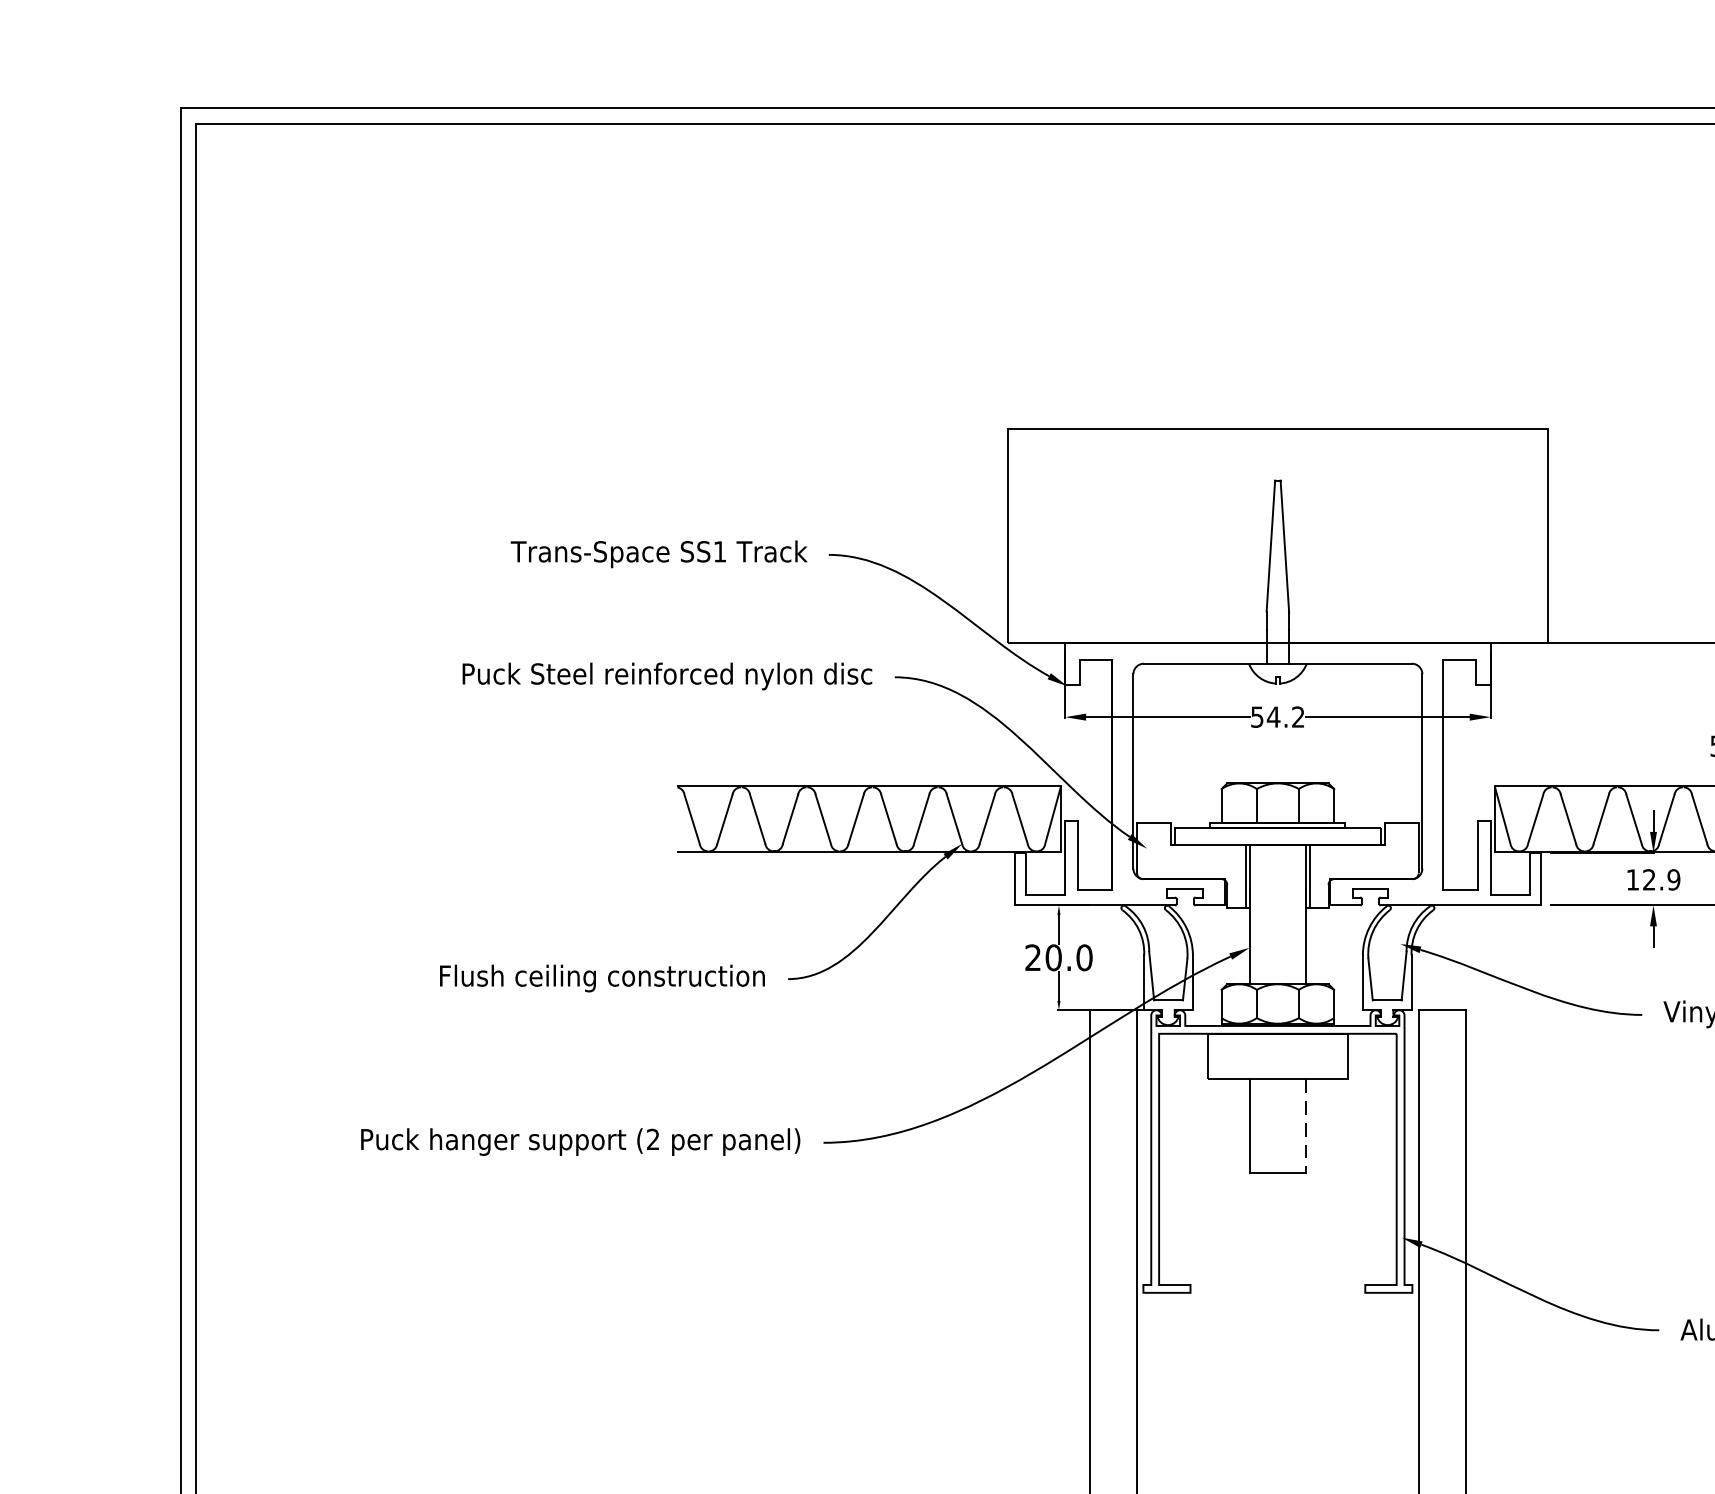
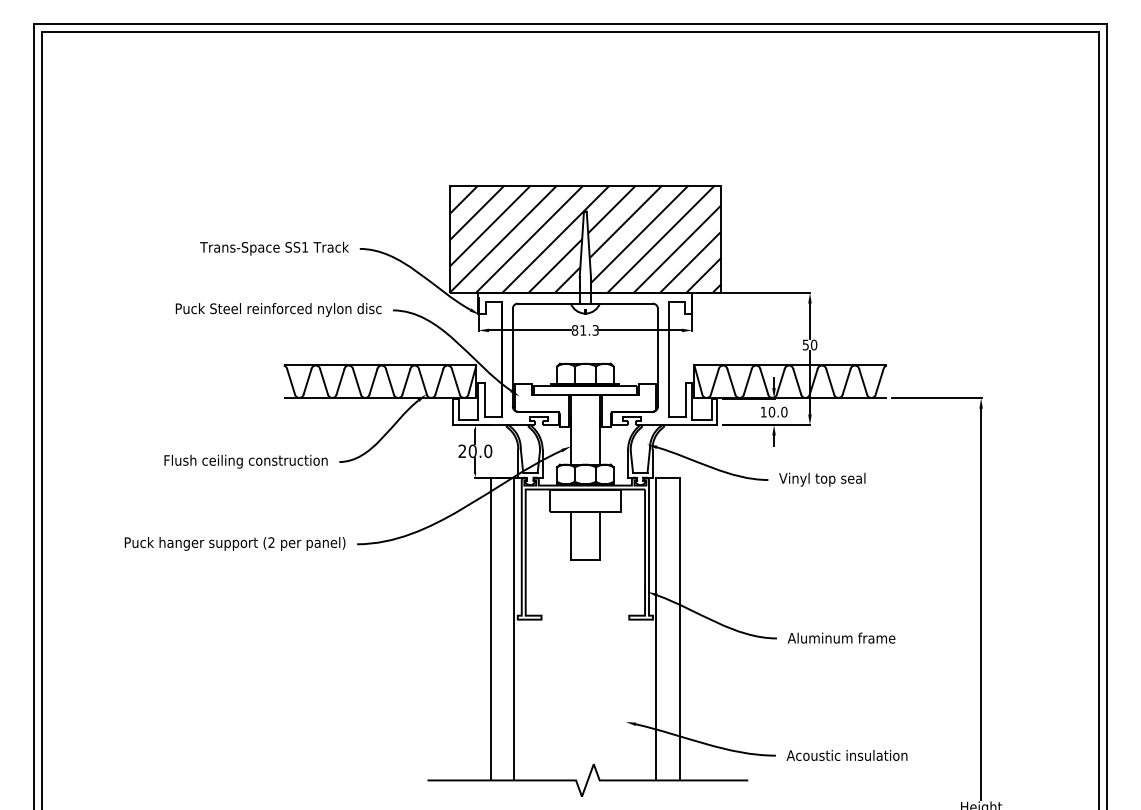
hatch: (1278, 536) -> (585, 239), added
text: (1276, 717) -> (584, 330), 54.2 -> 81.3
text: (1660, 878) -> (777, 411), 12.9 -> 10.0
line: (1306, 1125) -> (599, 535), dashed -> solid

